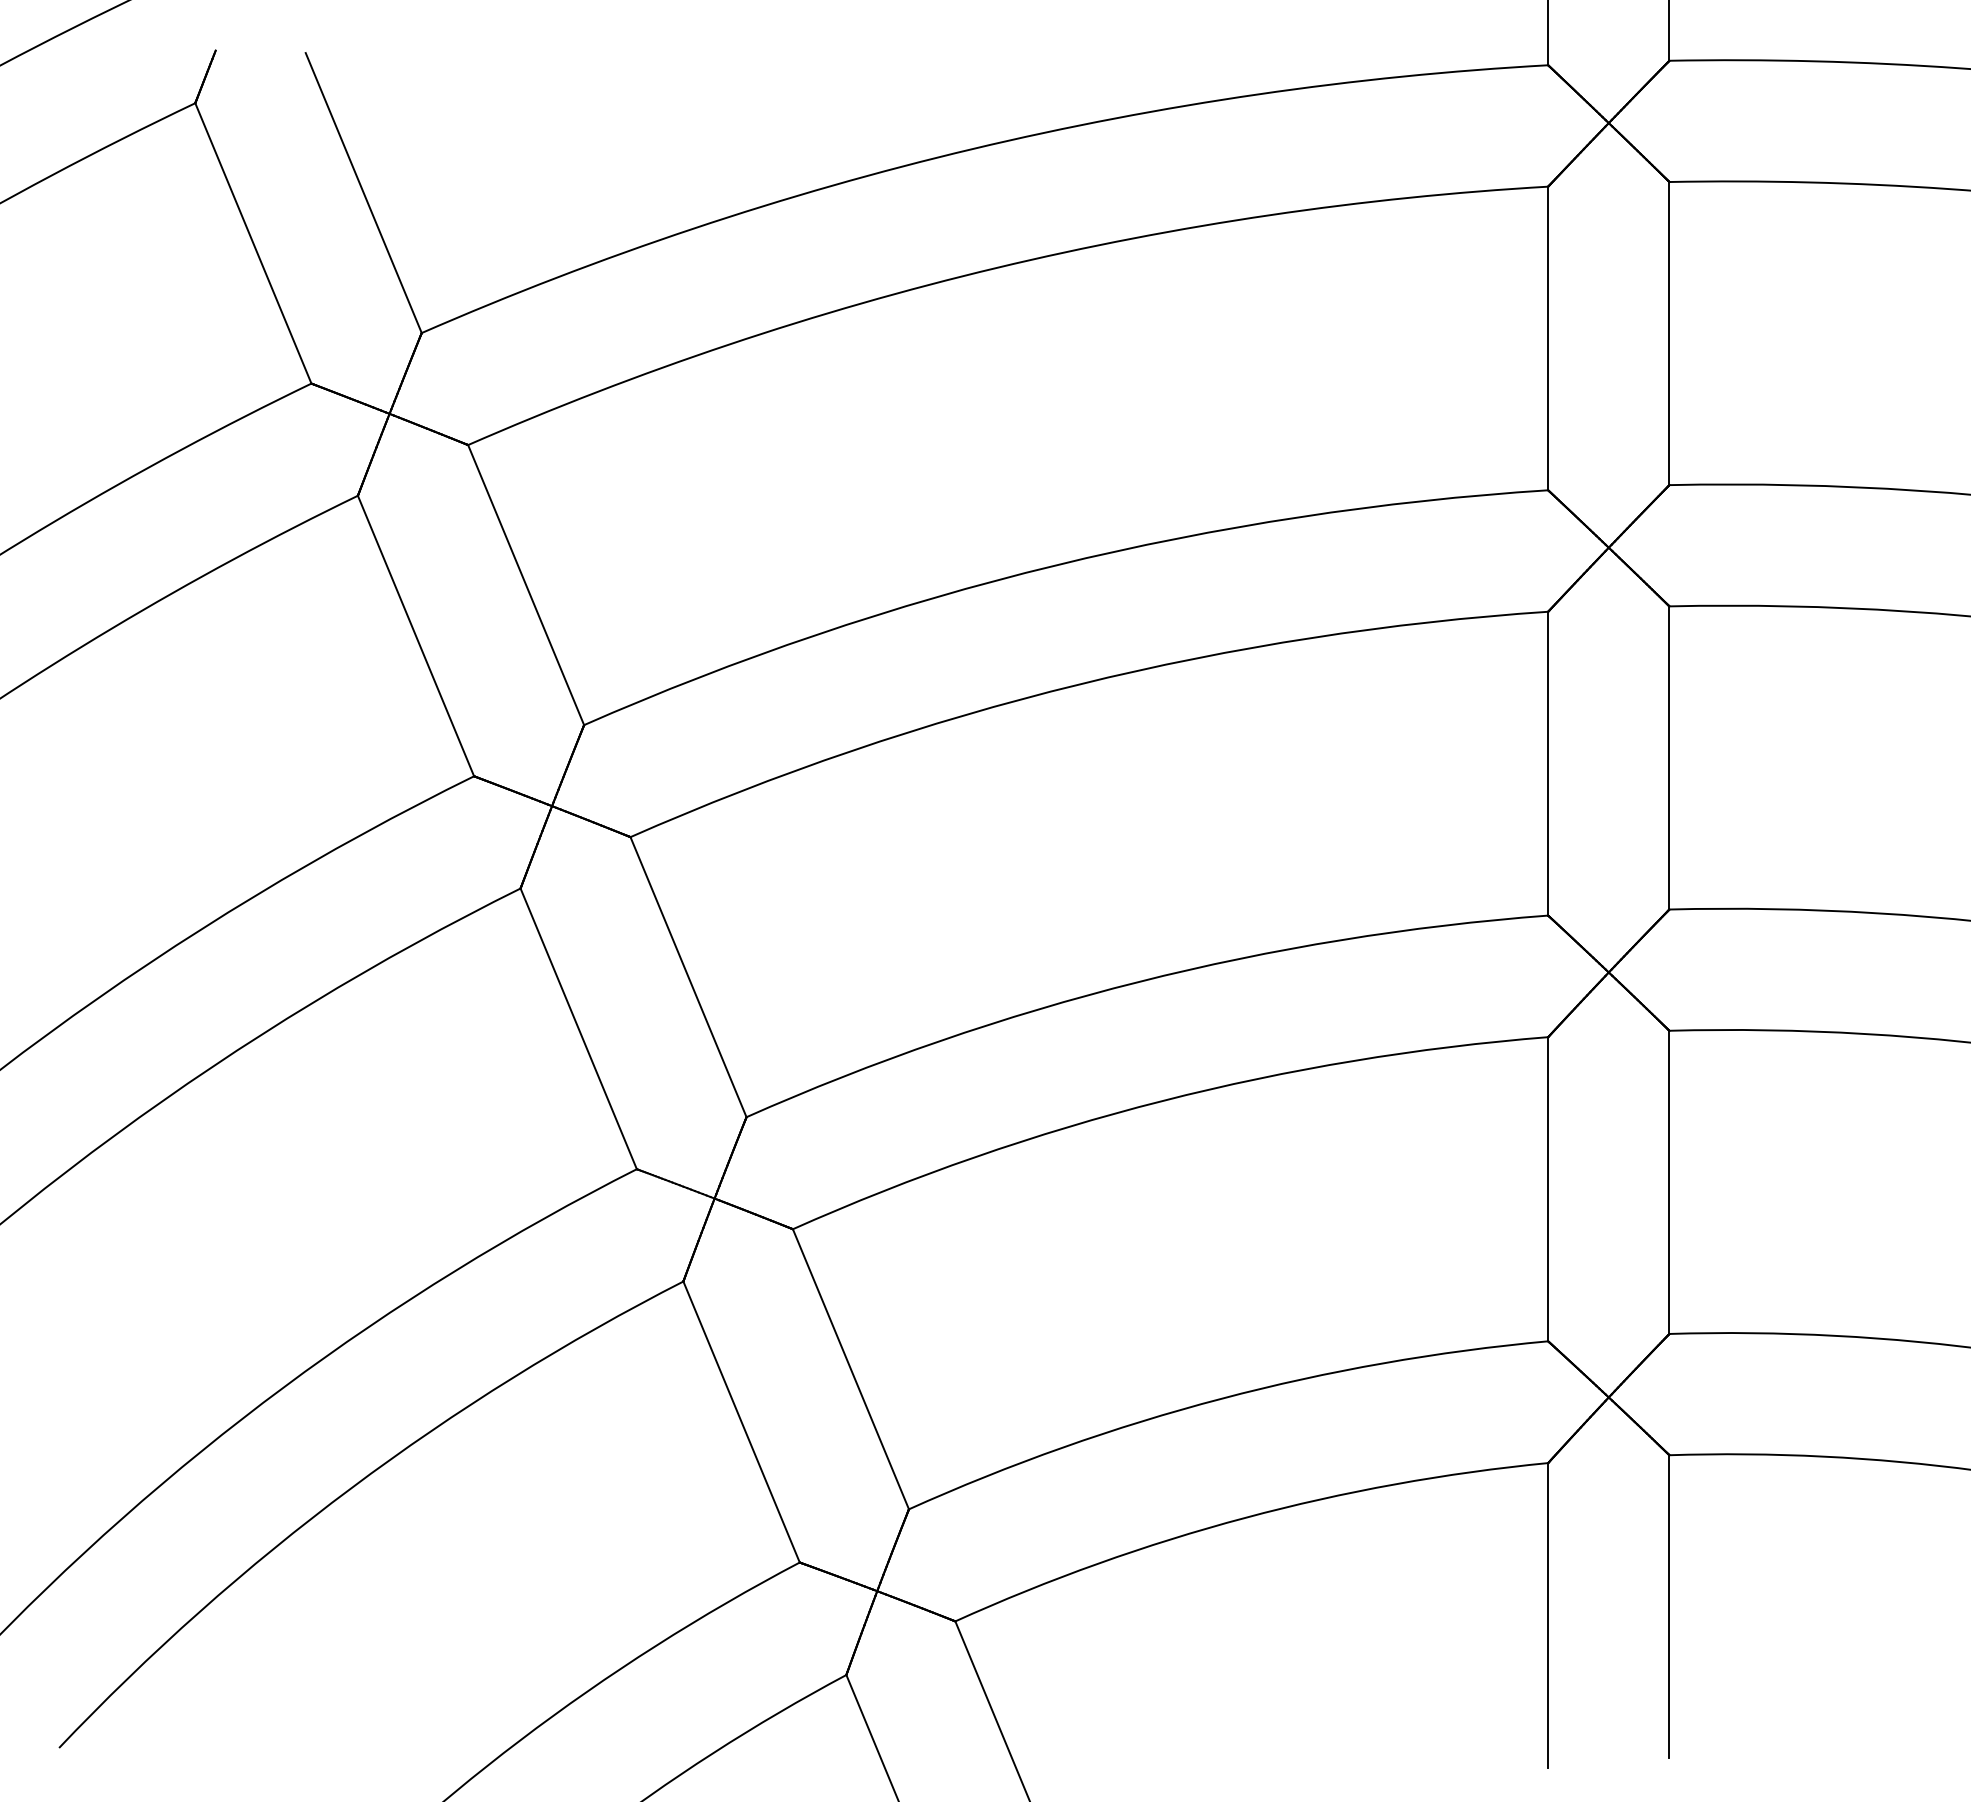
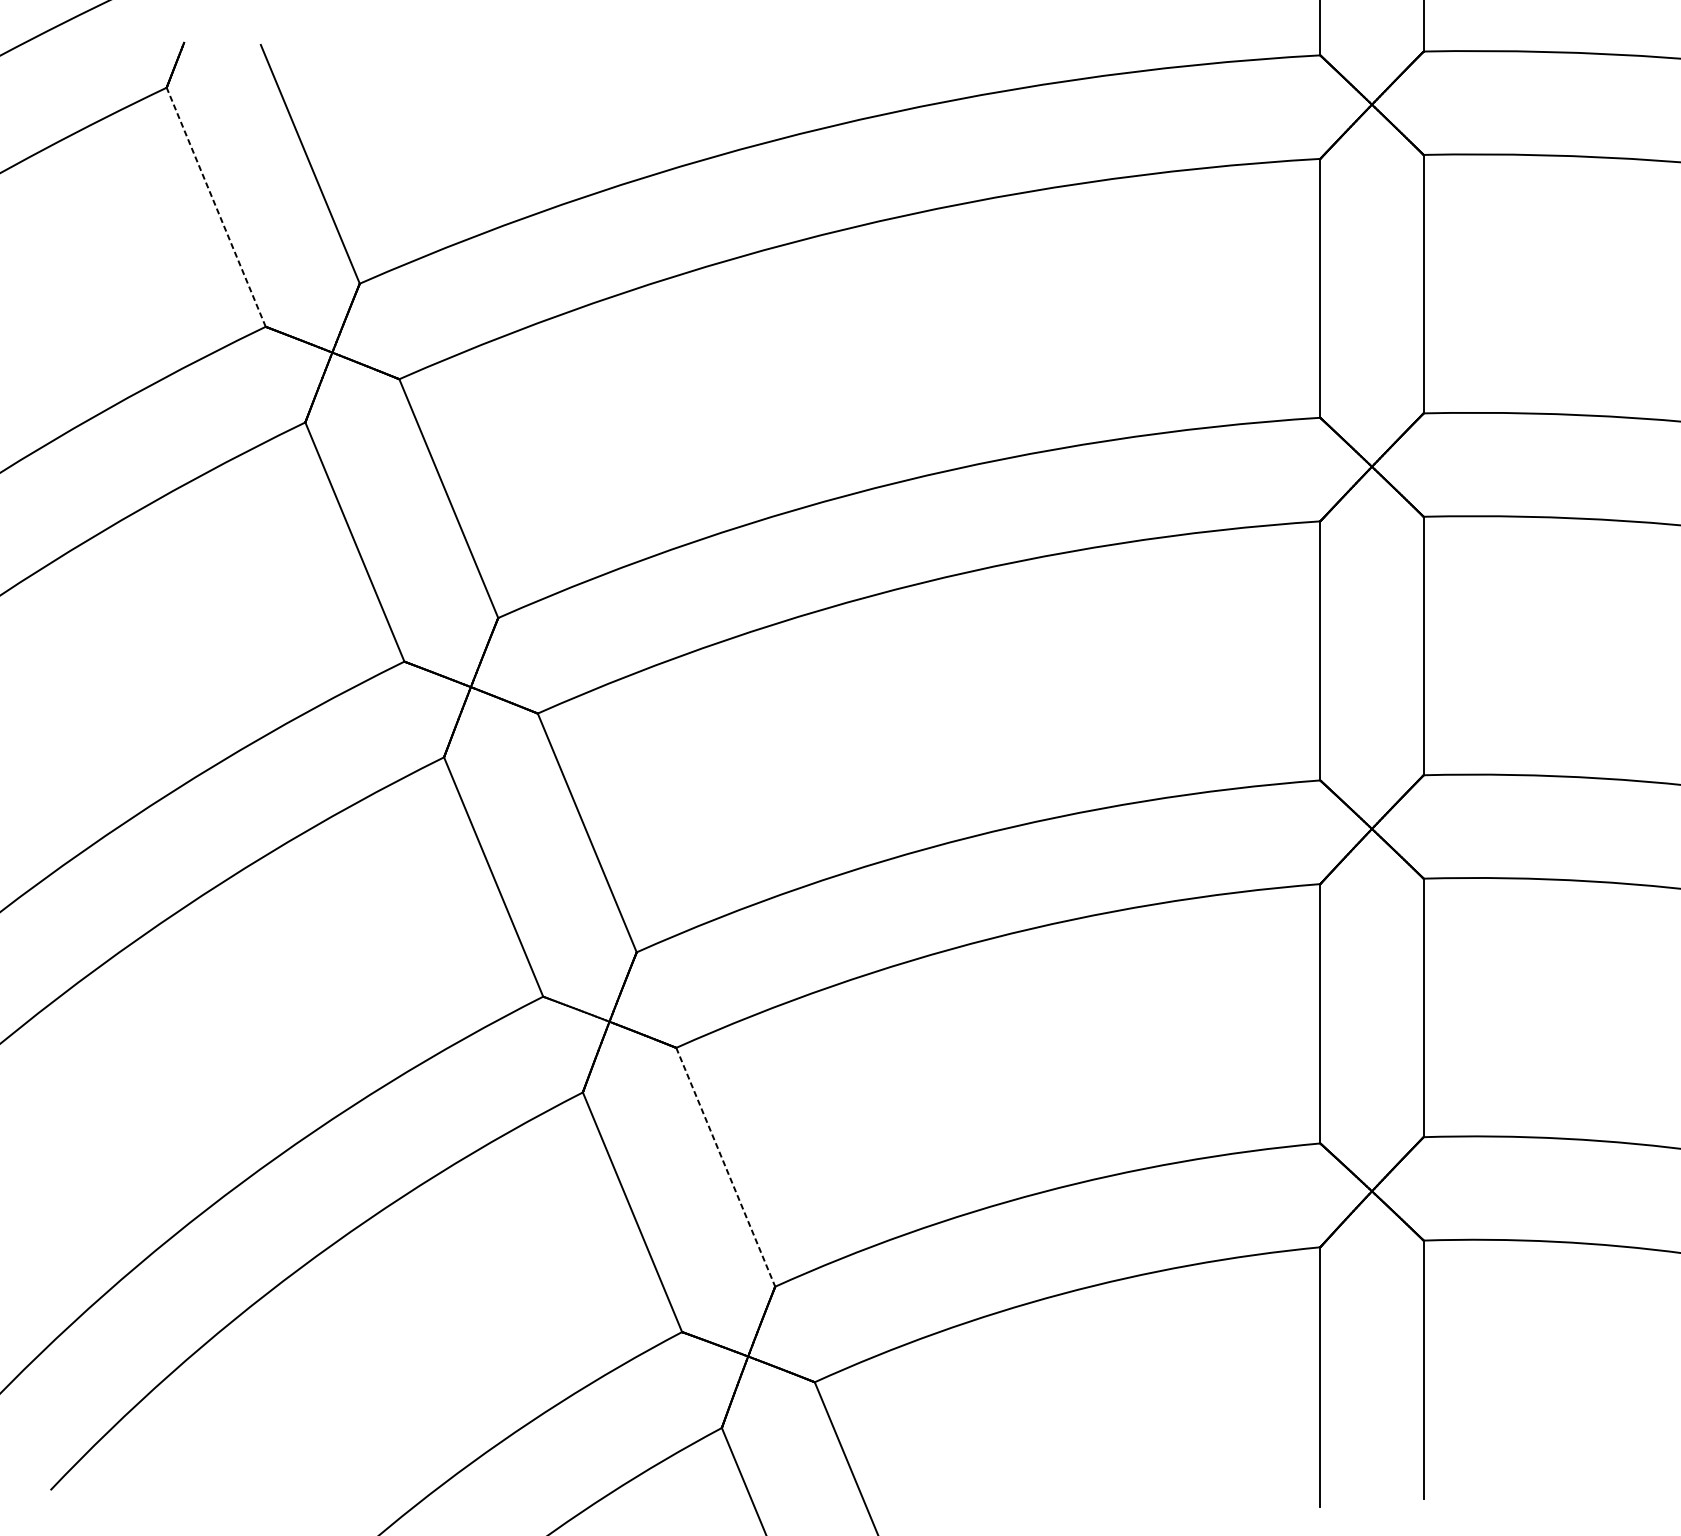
line: (253, 243) -> (216, 207), solid -> dashed
line: (850, 1369) -> (725, 1167), solid -> dashed

